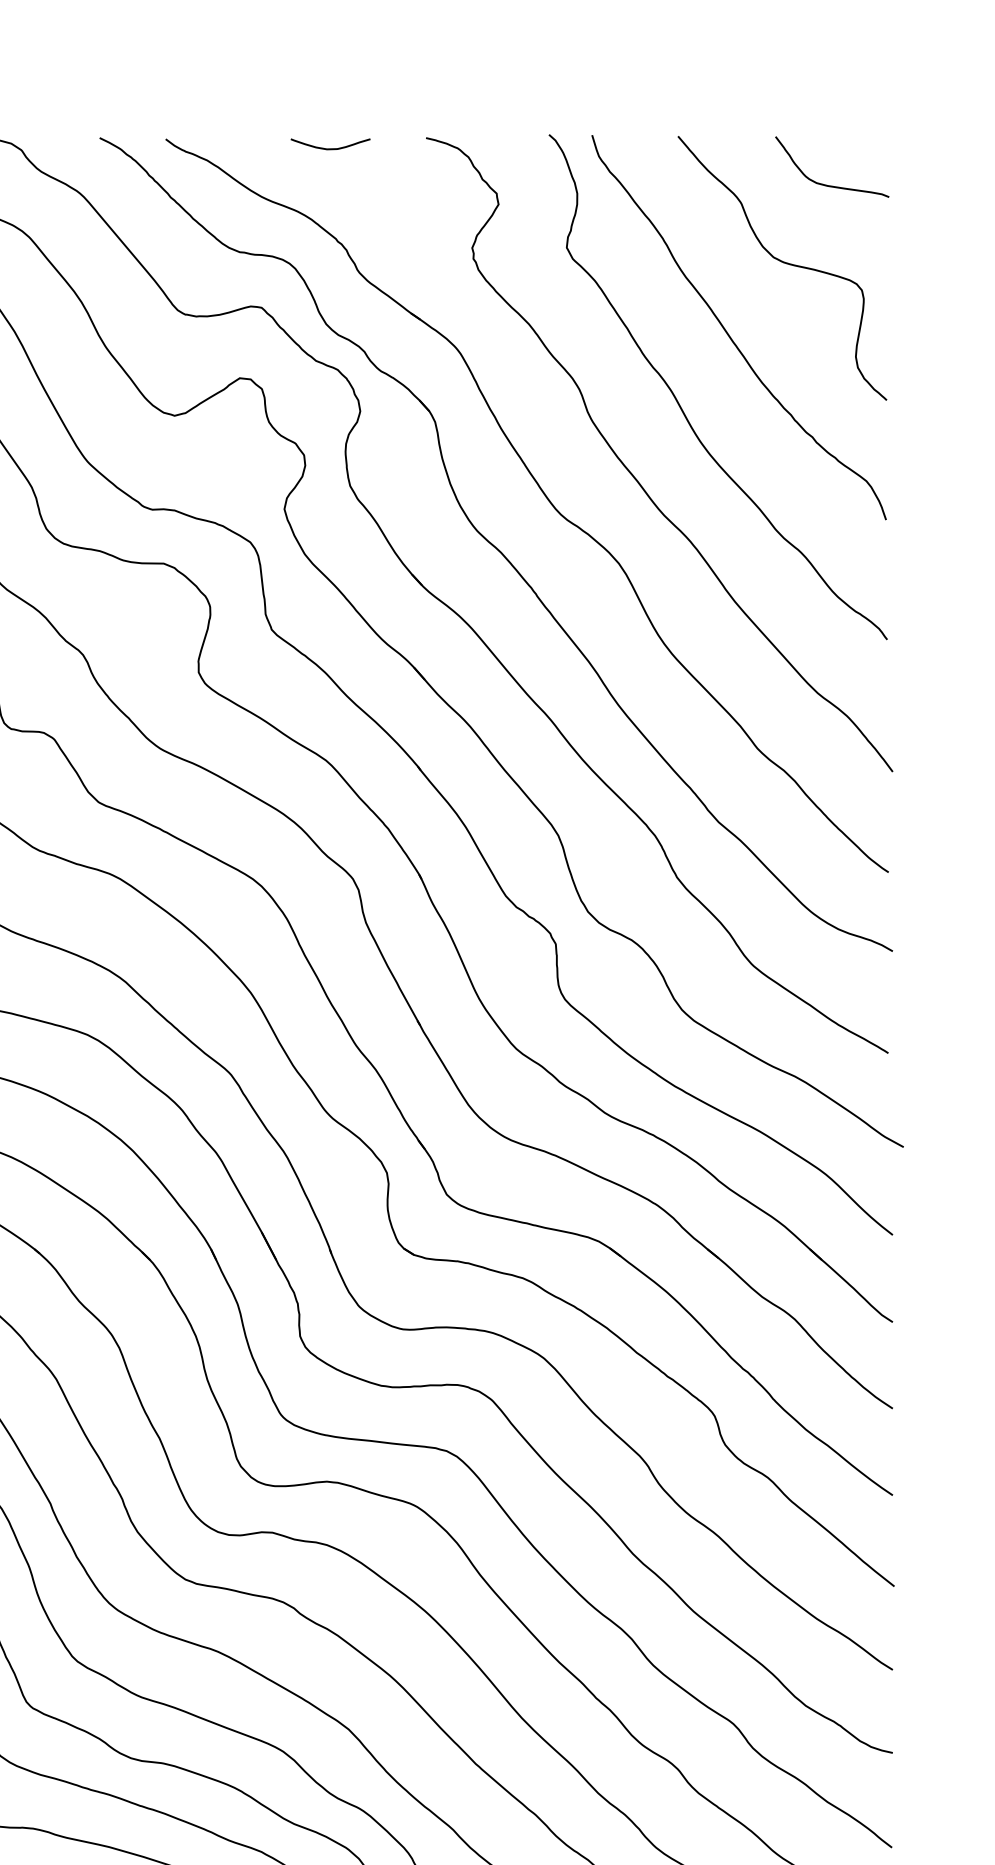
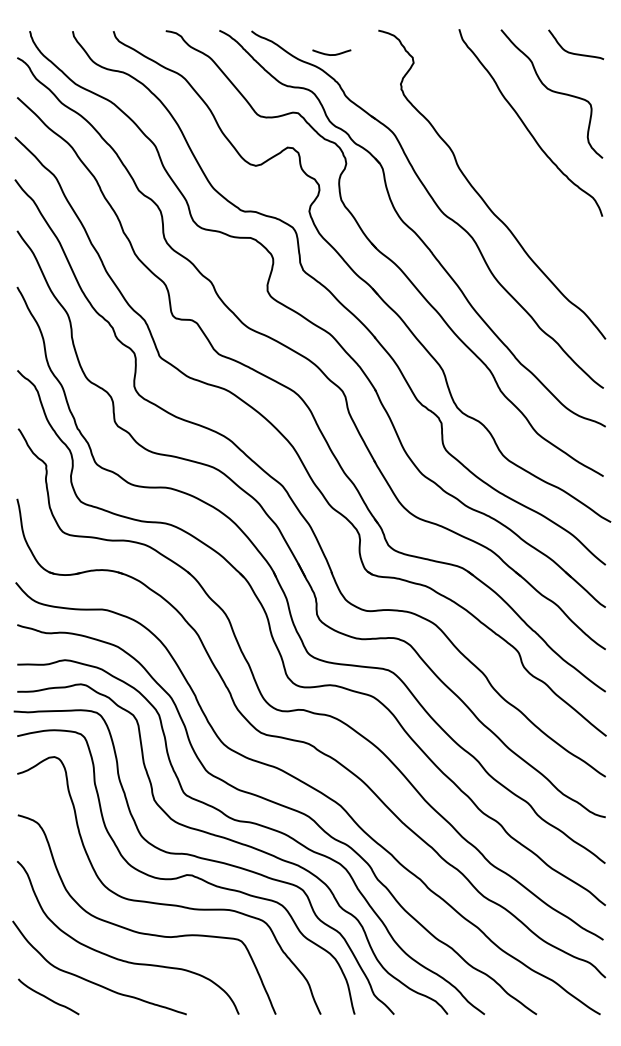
curve: (329, 148) -> (331, 54), moved
curve: (680, 402) -> (502, 159), removed

